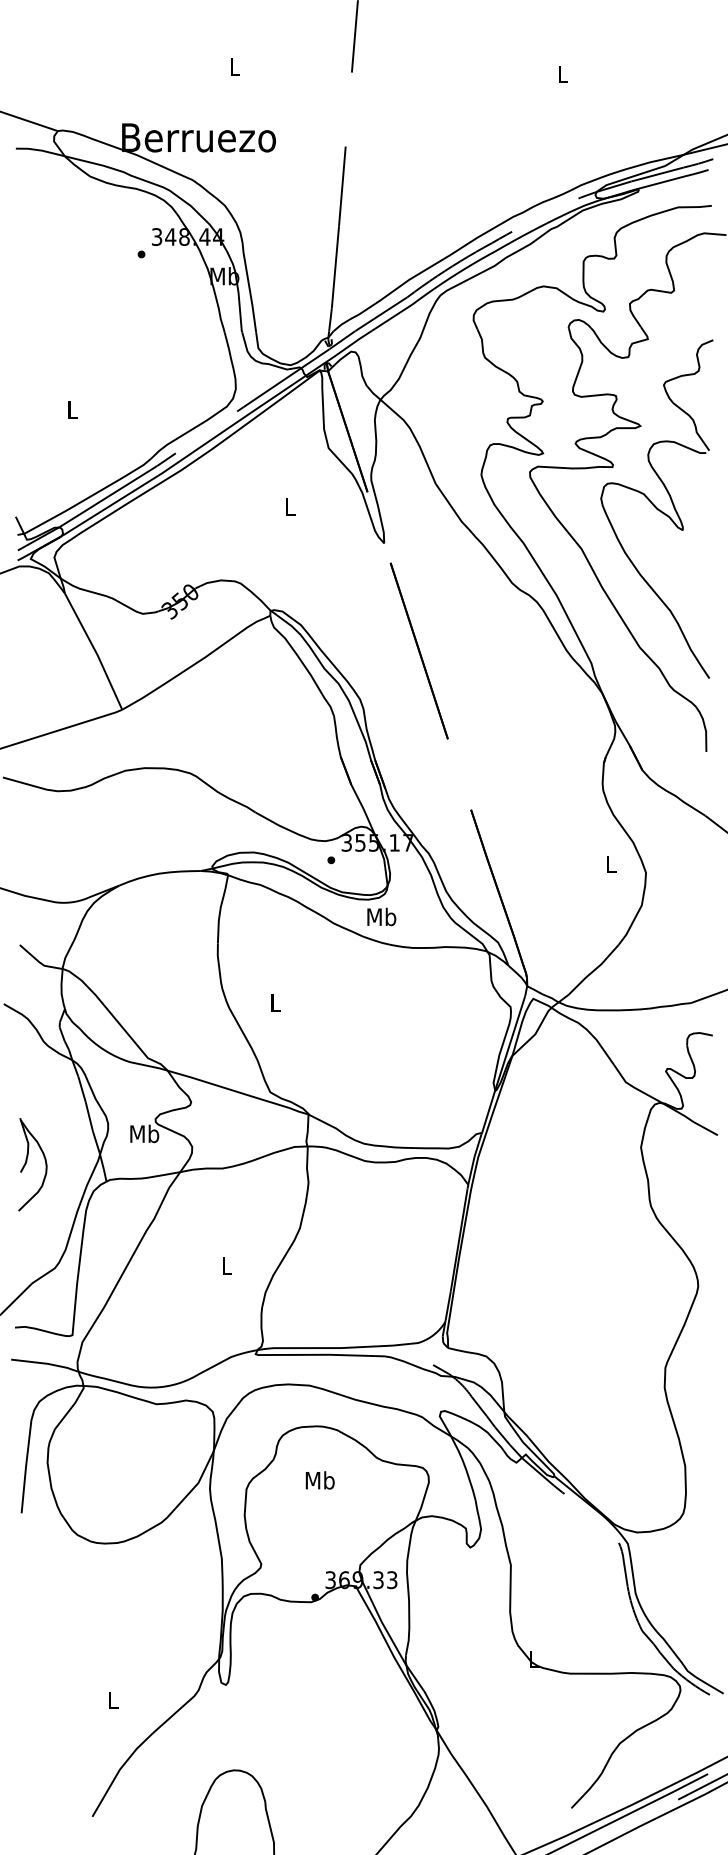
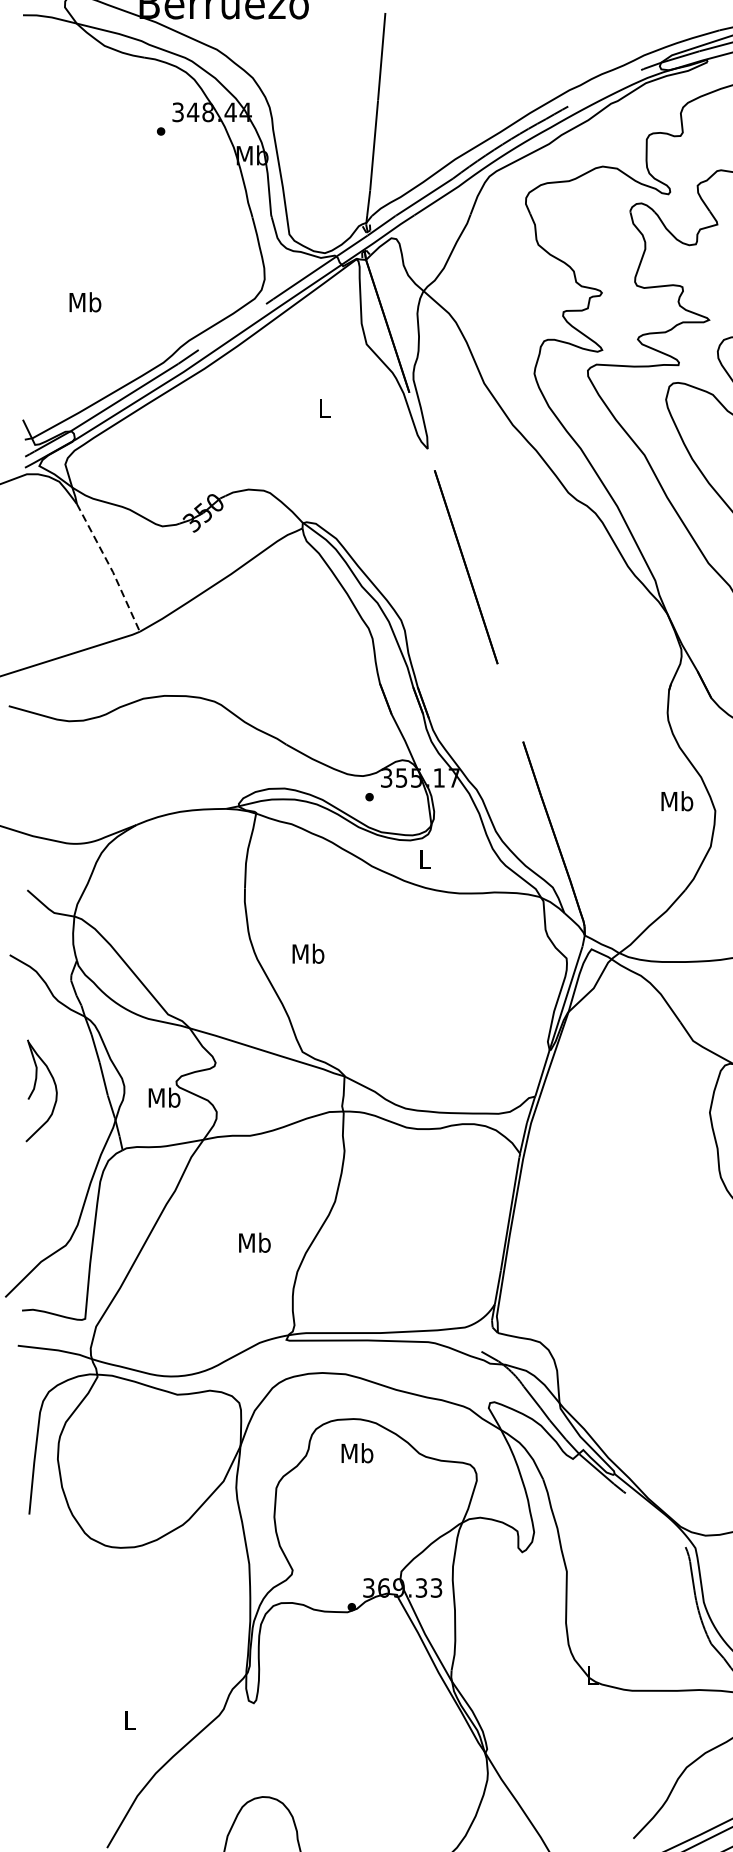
text: (72, 409) -> (85, 301), L -> Mb
line: (95, 651) -> (110, 567), solid -> dashed
text: (611, 863) -> (677, 800), L -> Mb
text: (381, 916) -> (424, 858), Mb -> L
text: (275, 1002) -> (308, 953), L -> Mb
part: (32, 1164) -> (41, 1090), moved
text: (226, 1265) -> (254, 1242), L -> Mb
text: (319, 1480) -> (356, 1453), moved

